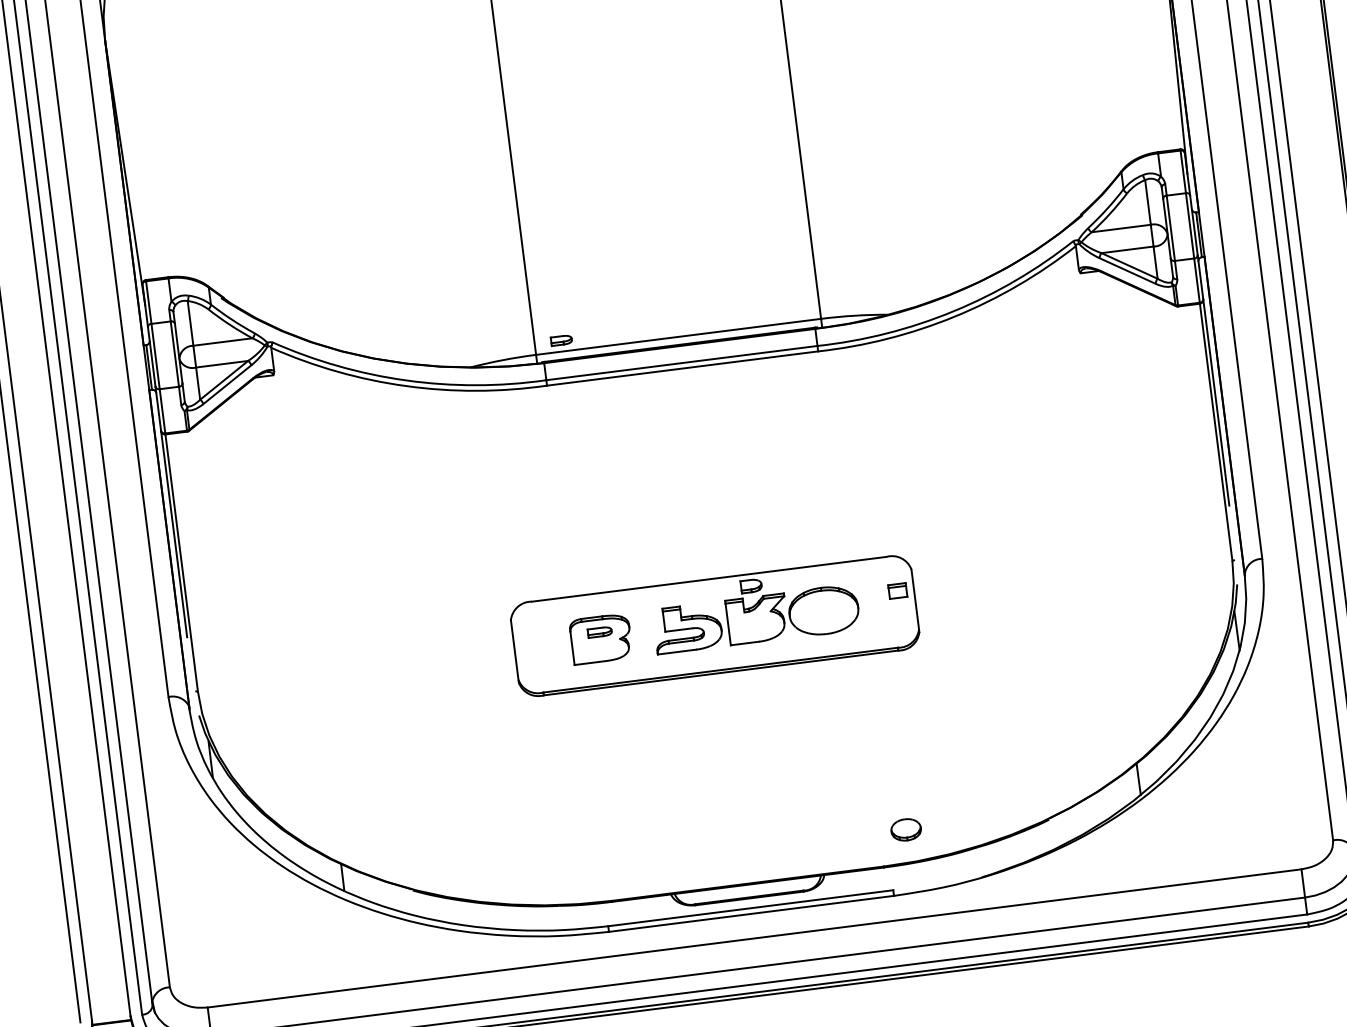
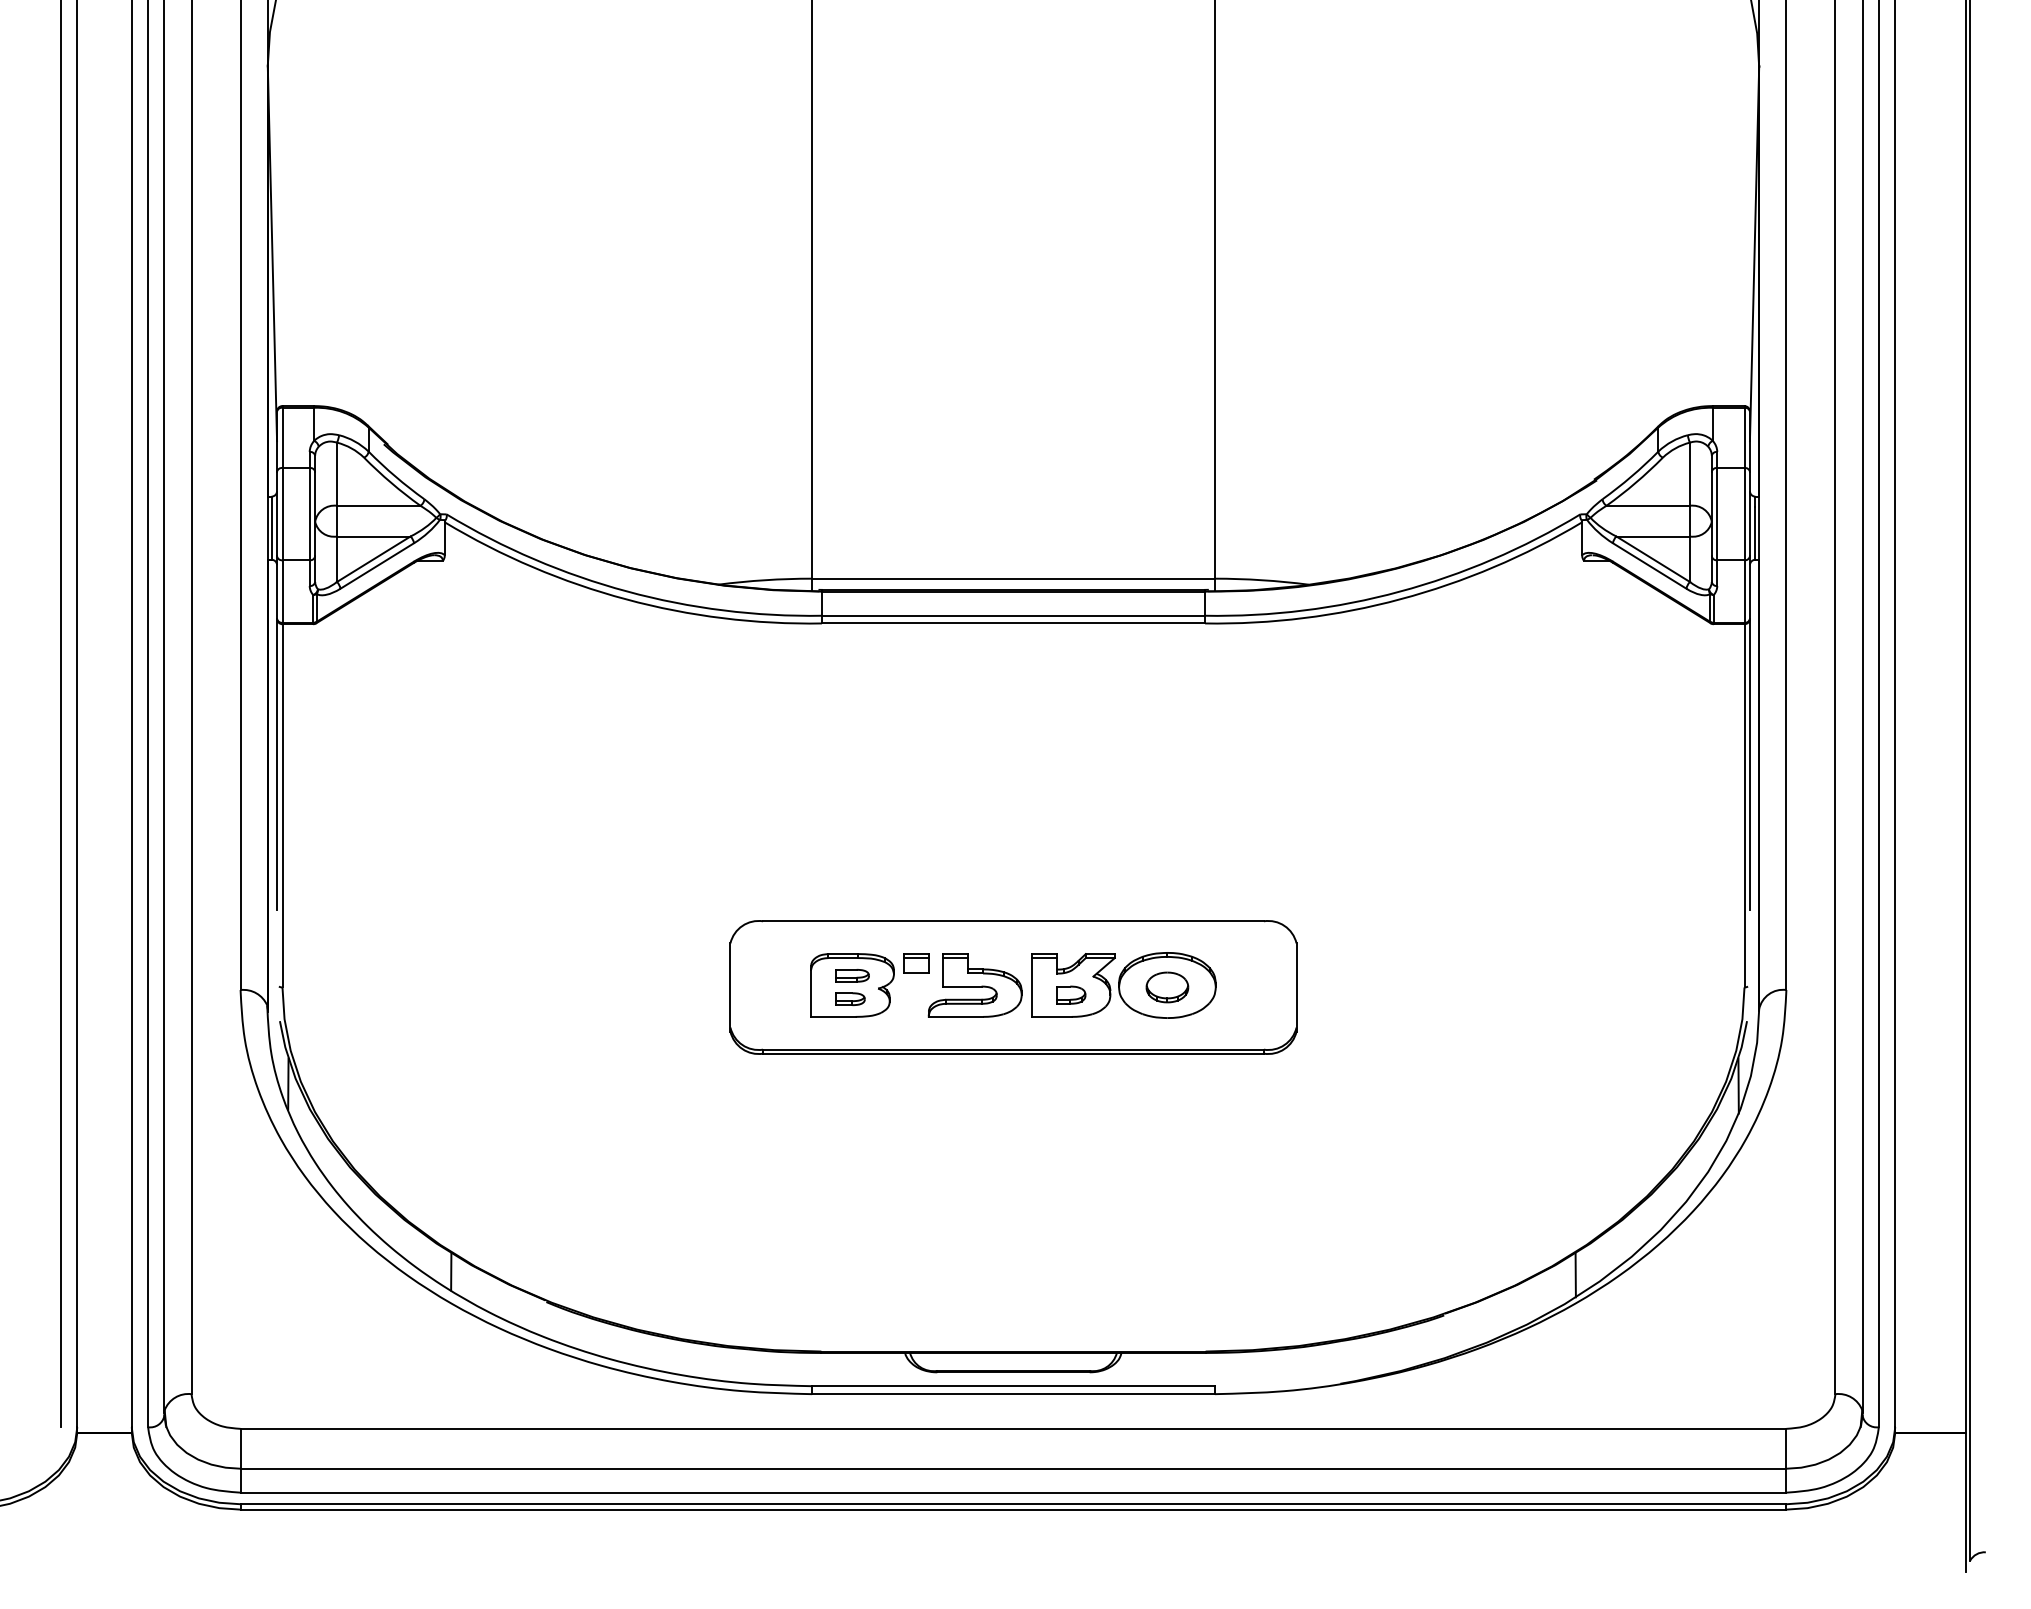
part: (561, 340) -> (850, 999), moved
part: (751, 585) -> (1071, 994), moved
part: (897, 590) -> (916, 963), moved
part: (906, 829) -> (1167, 987), moved

